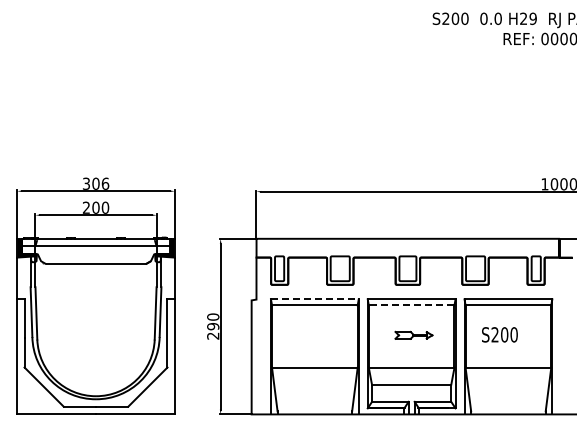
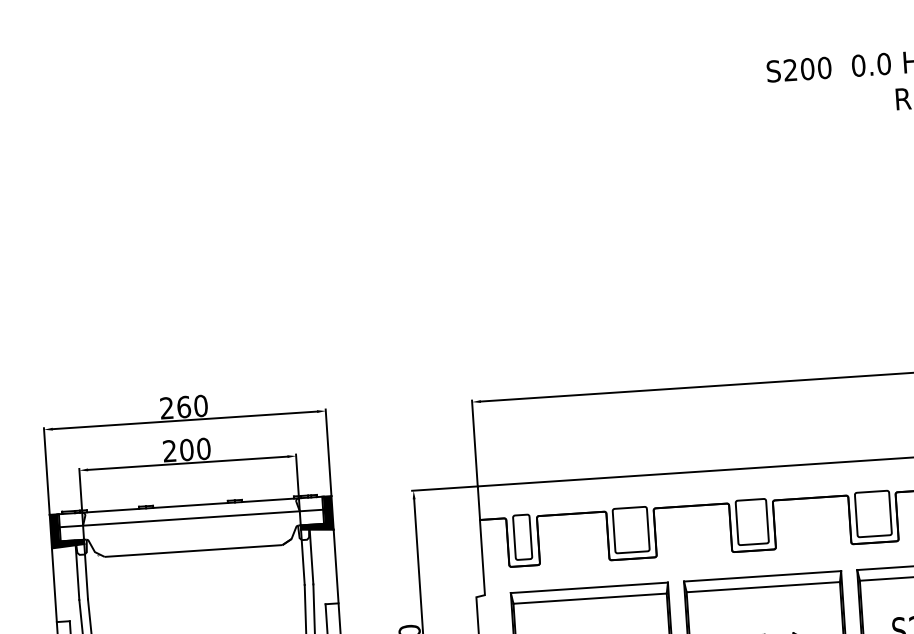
text: (96, 183) -> (184, 406), 306 -> 260
line: (314, 299) -> (588, 588), dashed -> solid
line: (411, 305) -> (763, 587), dashed -> solid

